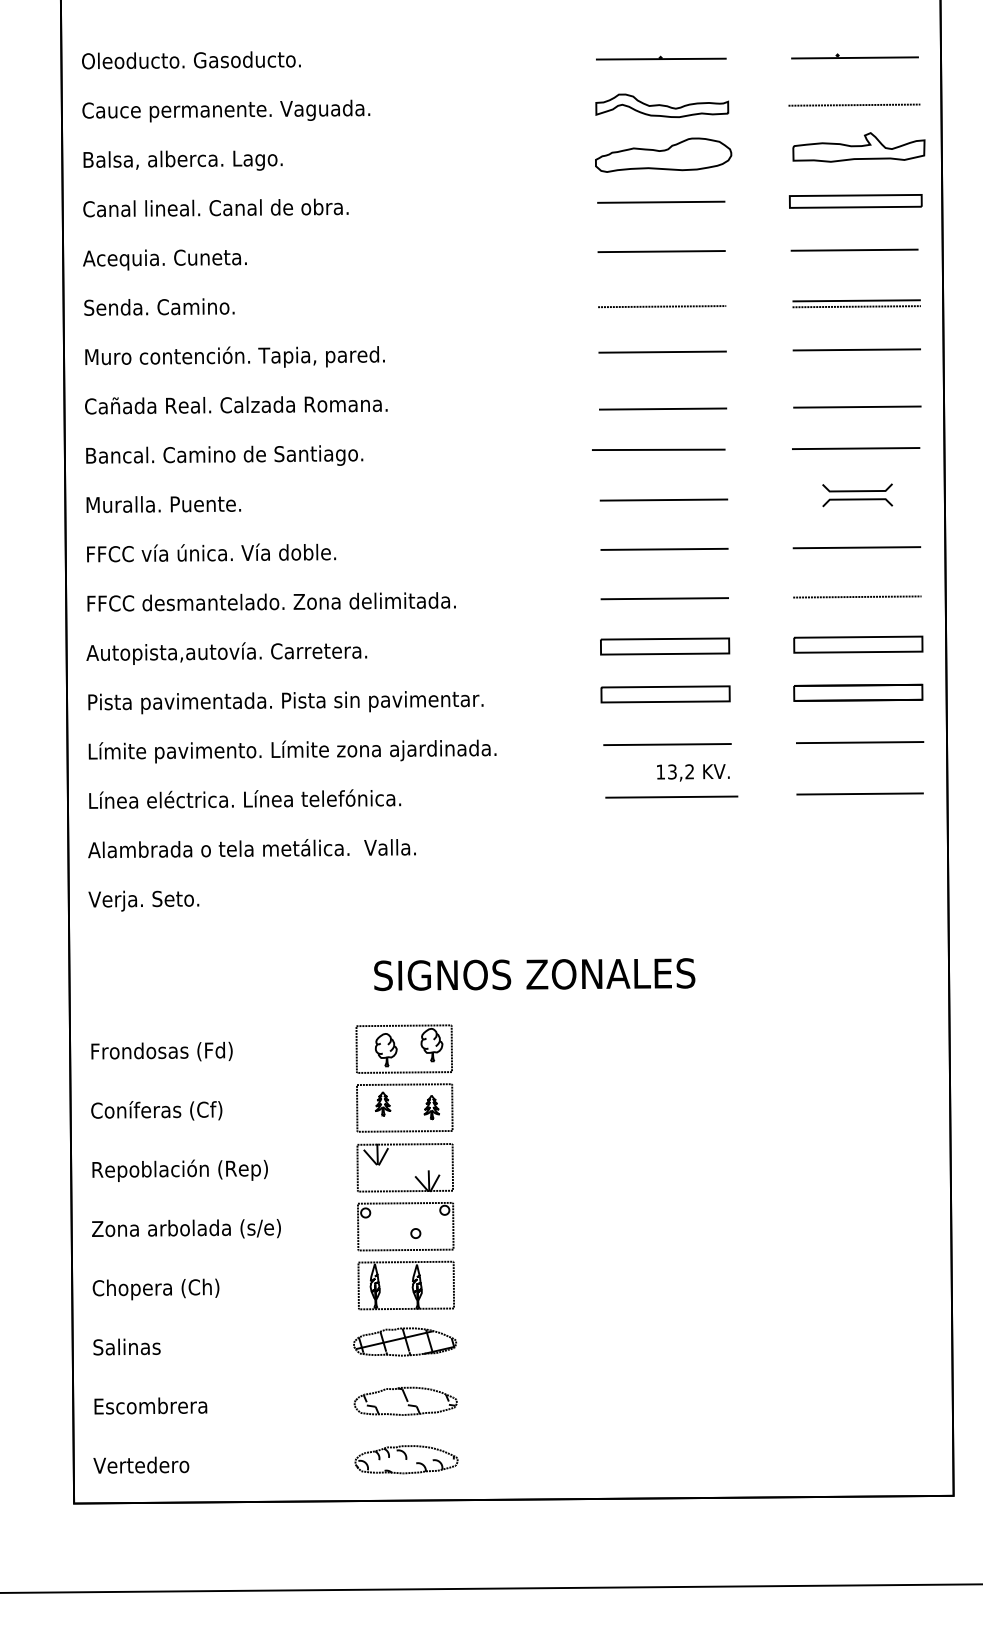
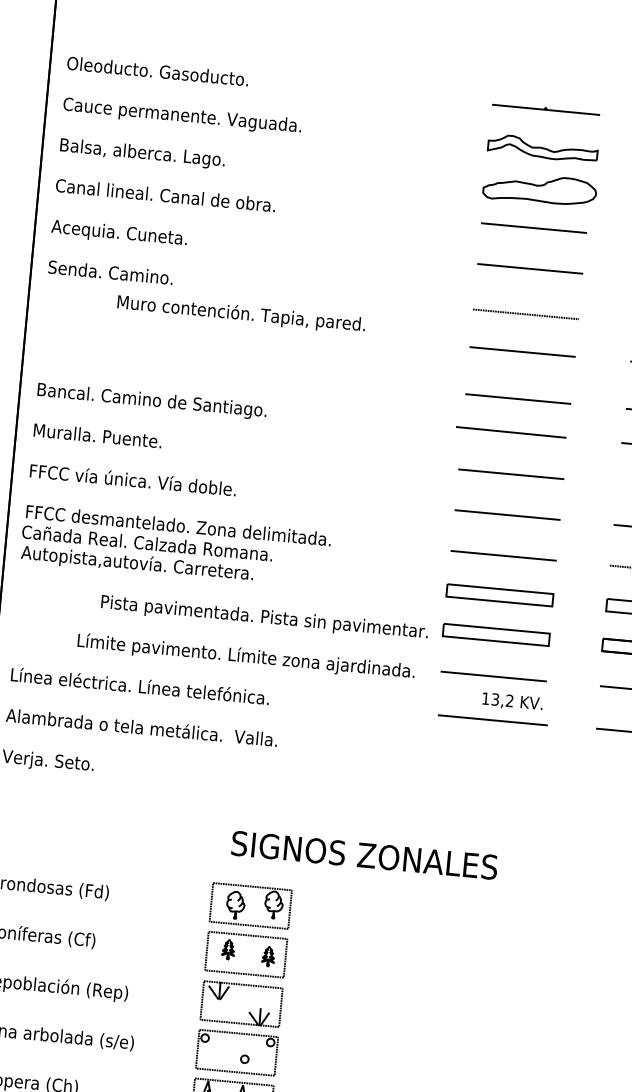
text: (234, 356) -> (240, 313), moved
text: (236, 405) -> (147, 543), moved
text: (285, 702) -> (264, 618), moved
text: (292, 751) -> (246, 657), moved

